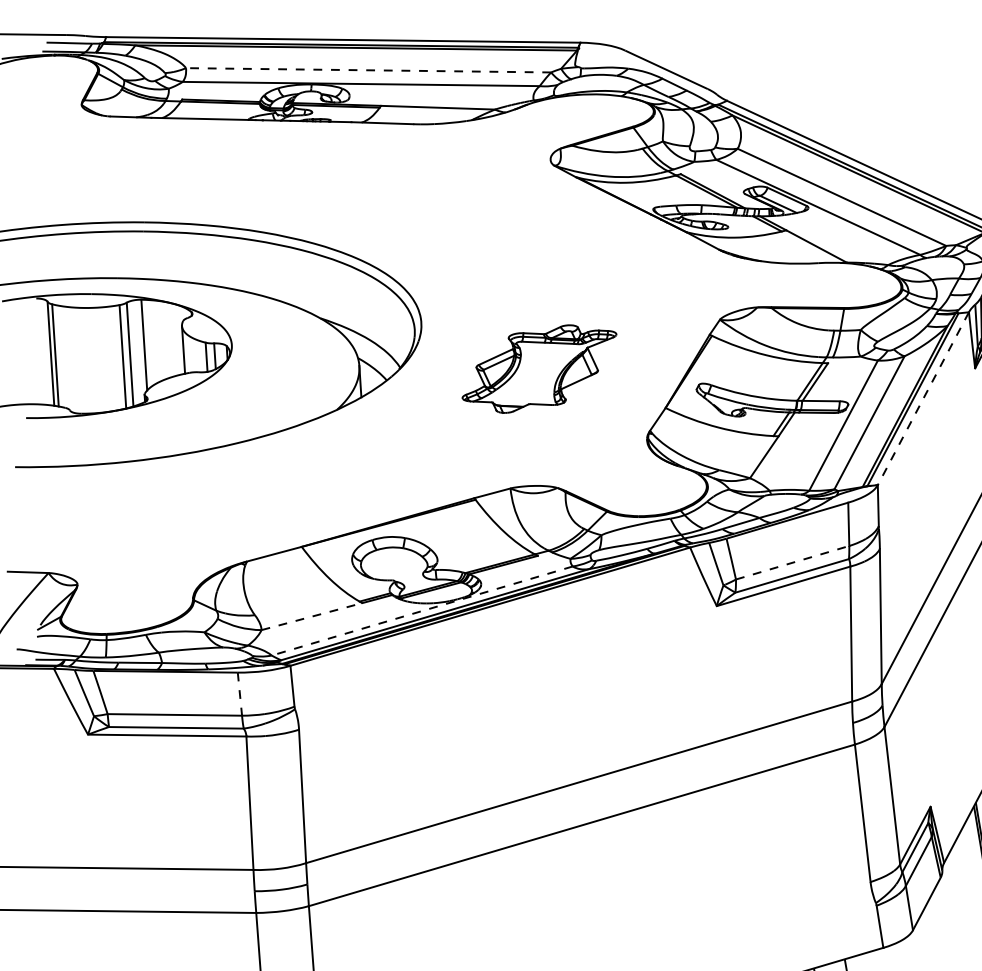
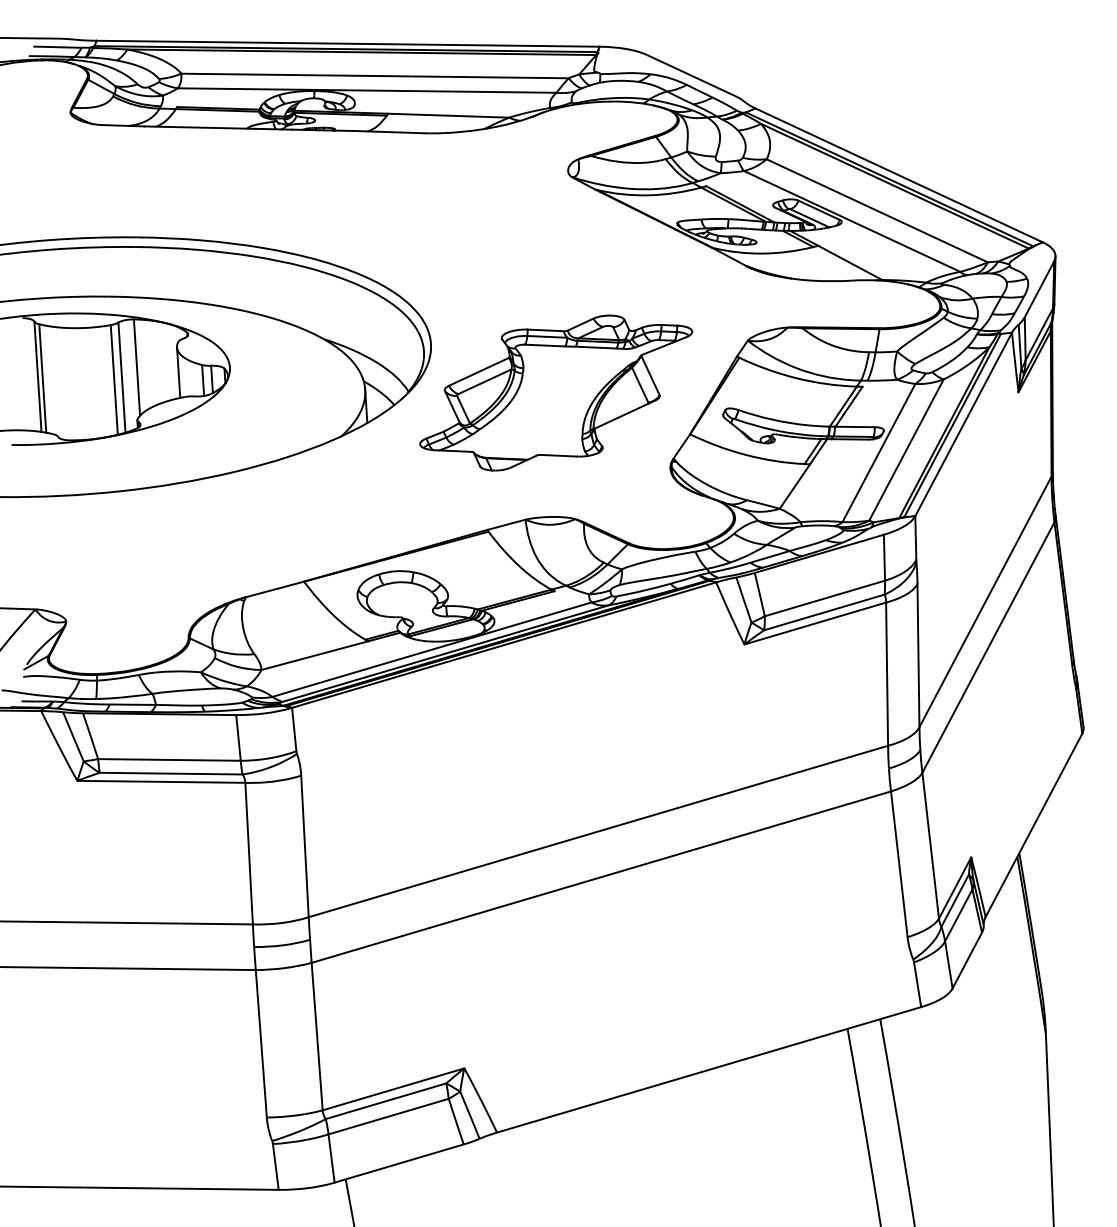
line: (368, 70) -> (374, 76), dashed -> solid
part: (539, 368) -> (556, 392), size x1.67
line: (923, 398) -> (963, 424), dashed -> solid
line: (792, 562) -> (824, 598), dashed -> solid
line: (421, 610) -> (431, 649), dashed -> solid
line: (312, 616) -> (315, 655), dashed -> solid
line: (239, 693) -> (238, 737), dashed -> solid

